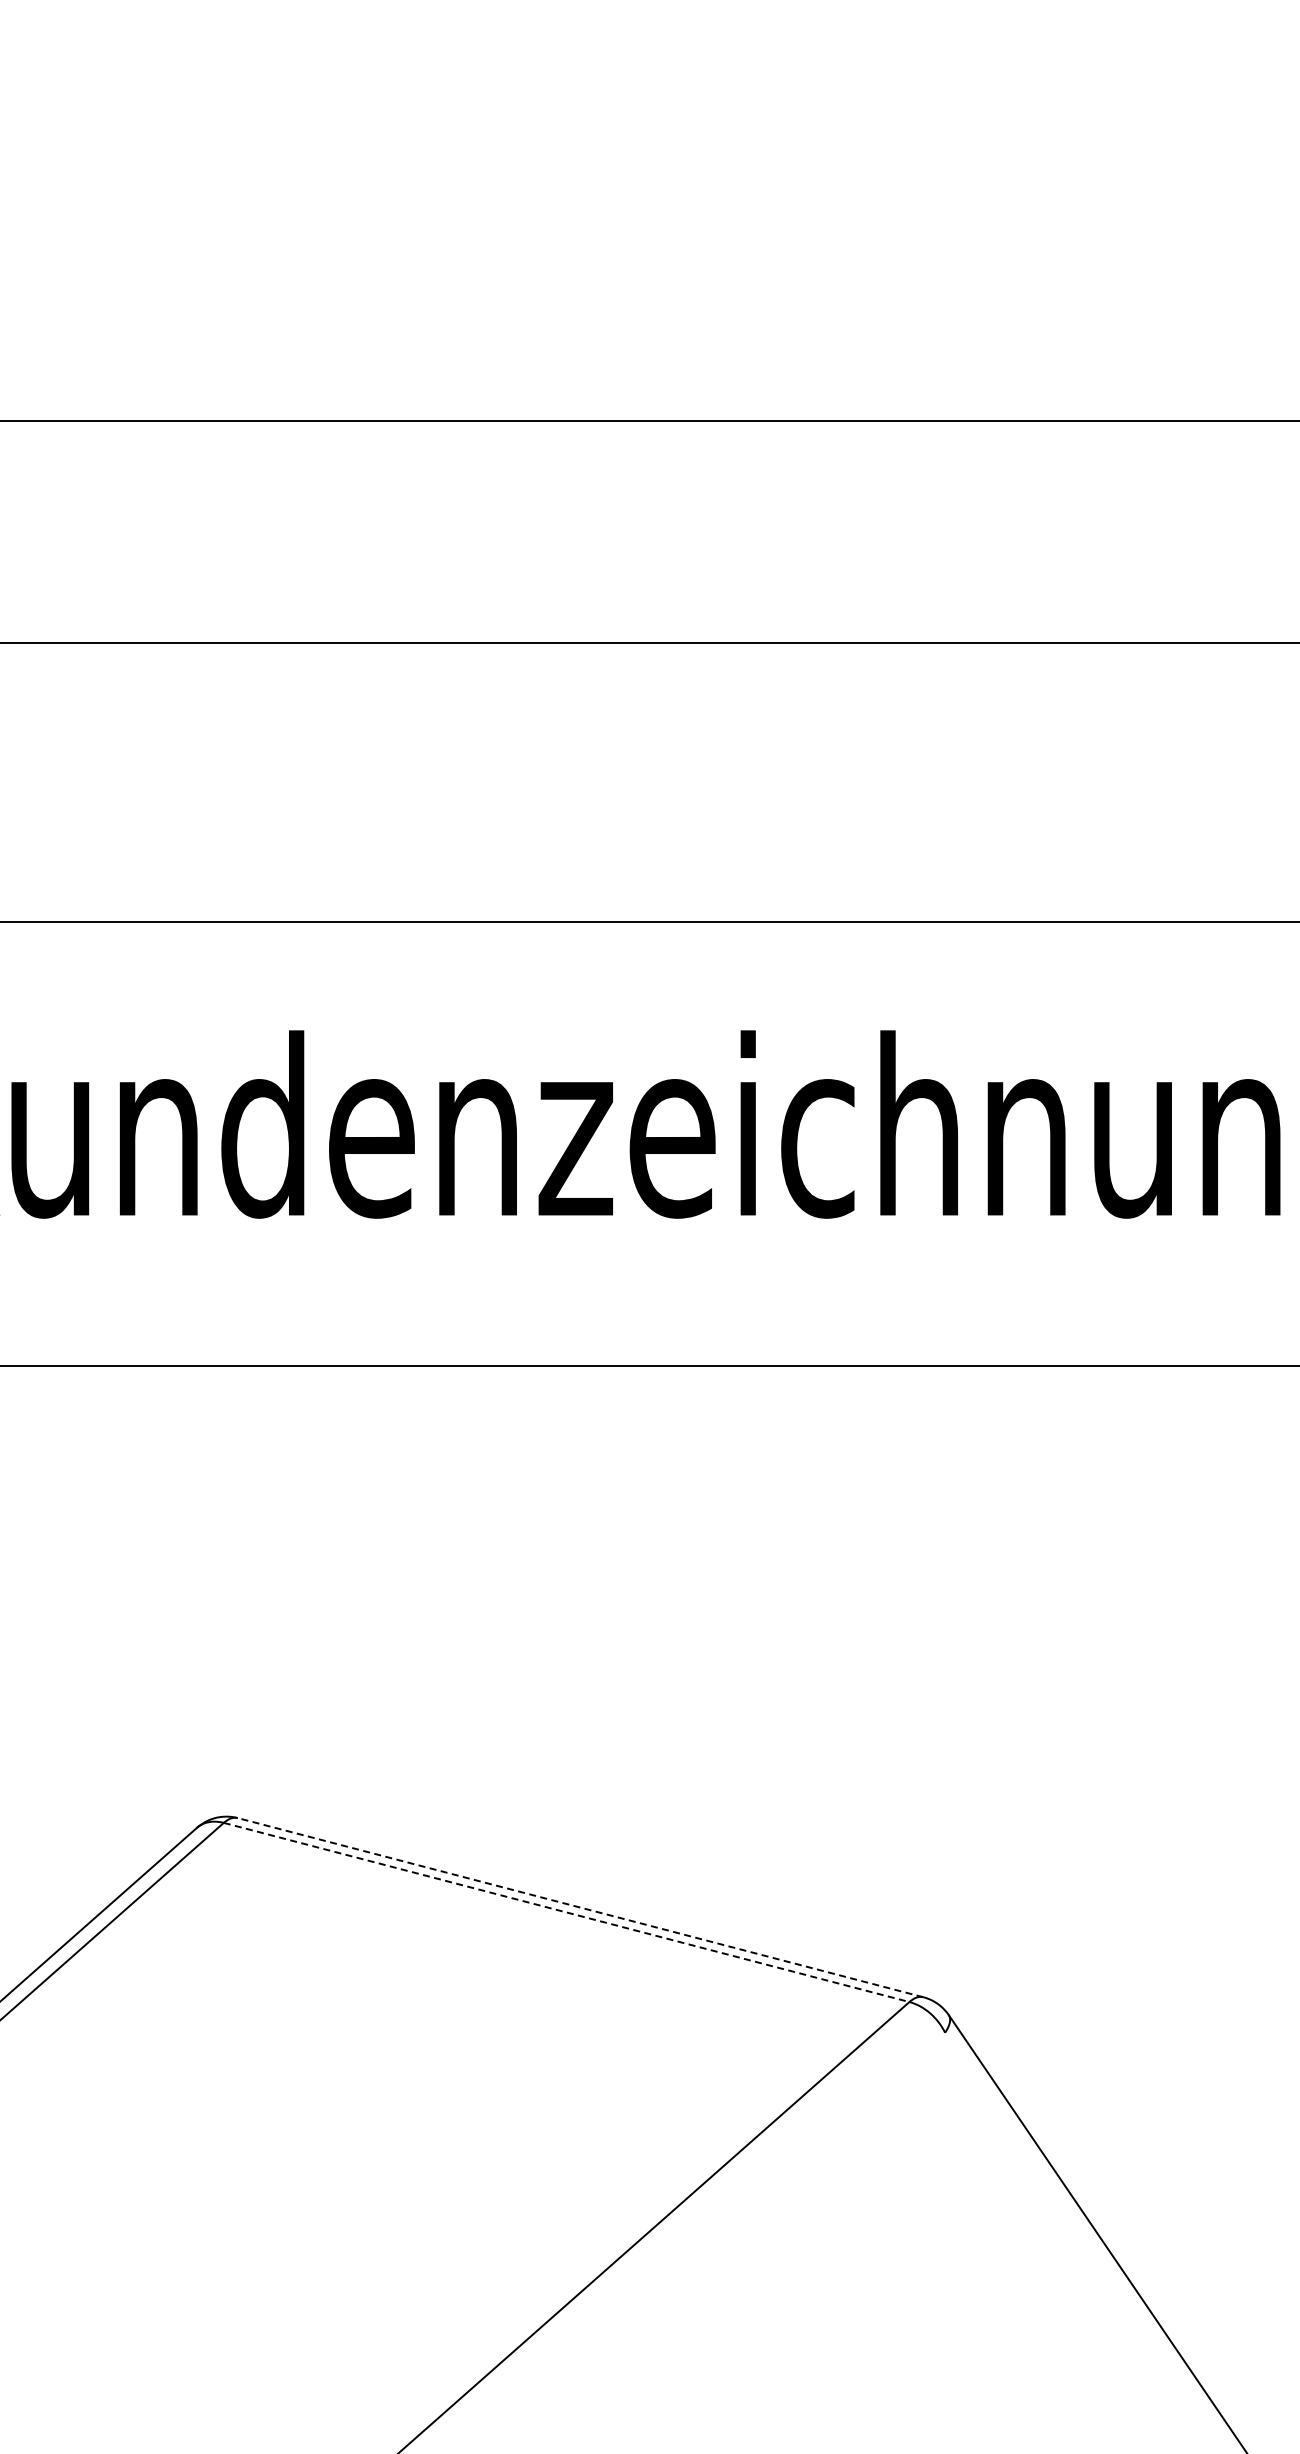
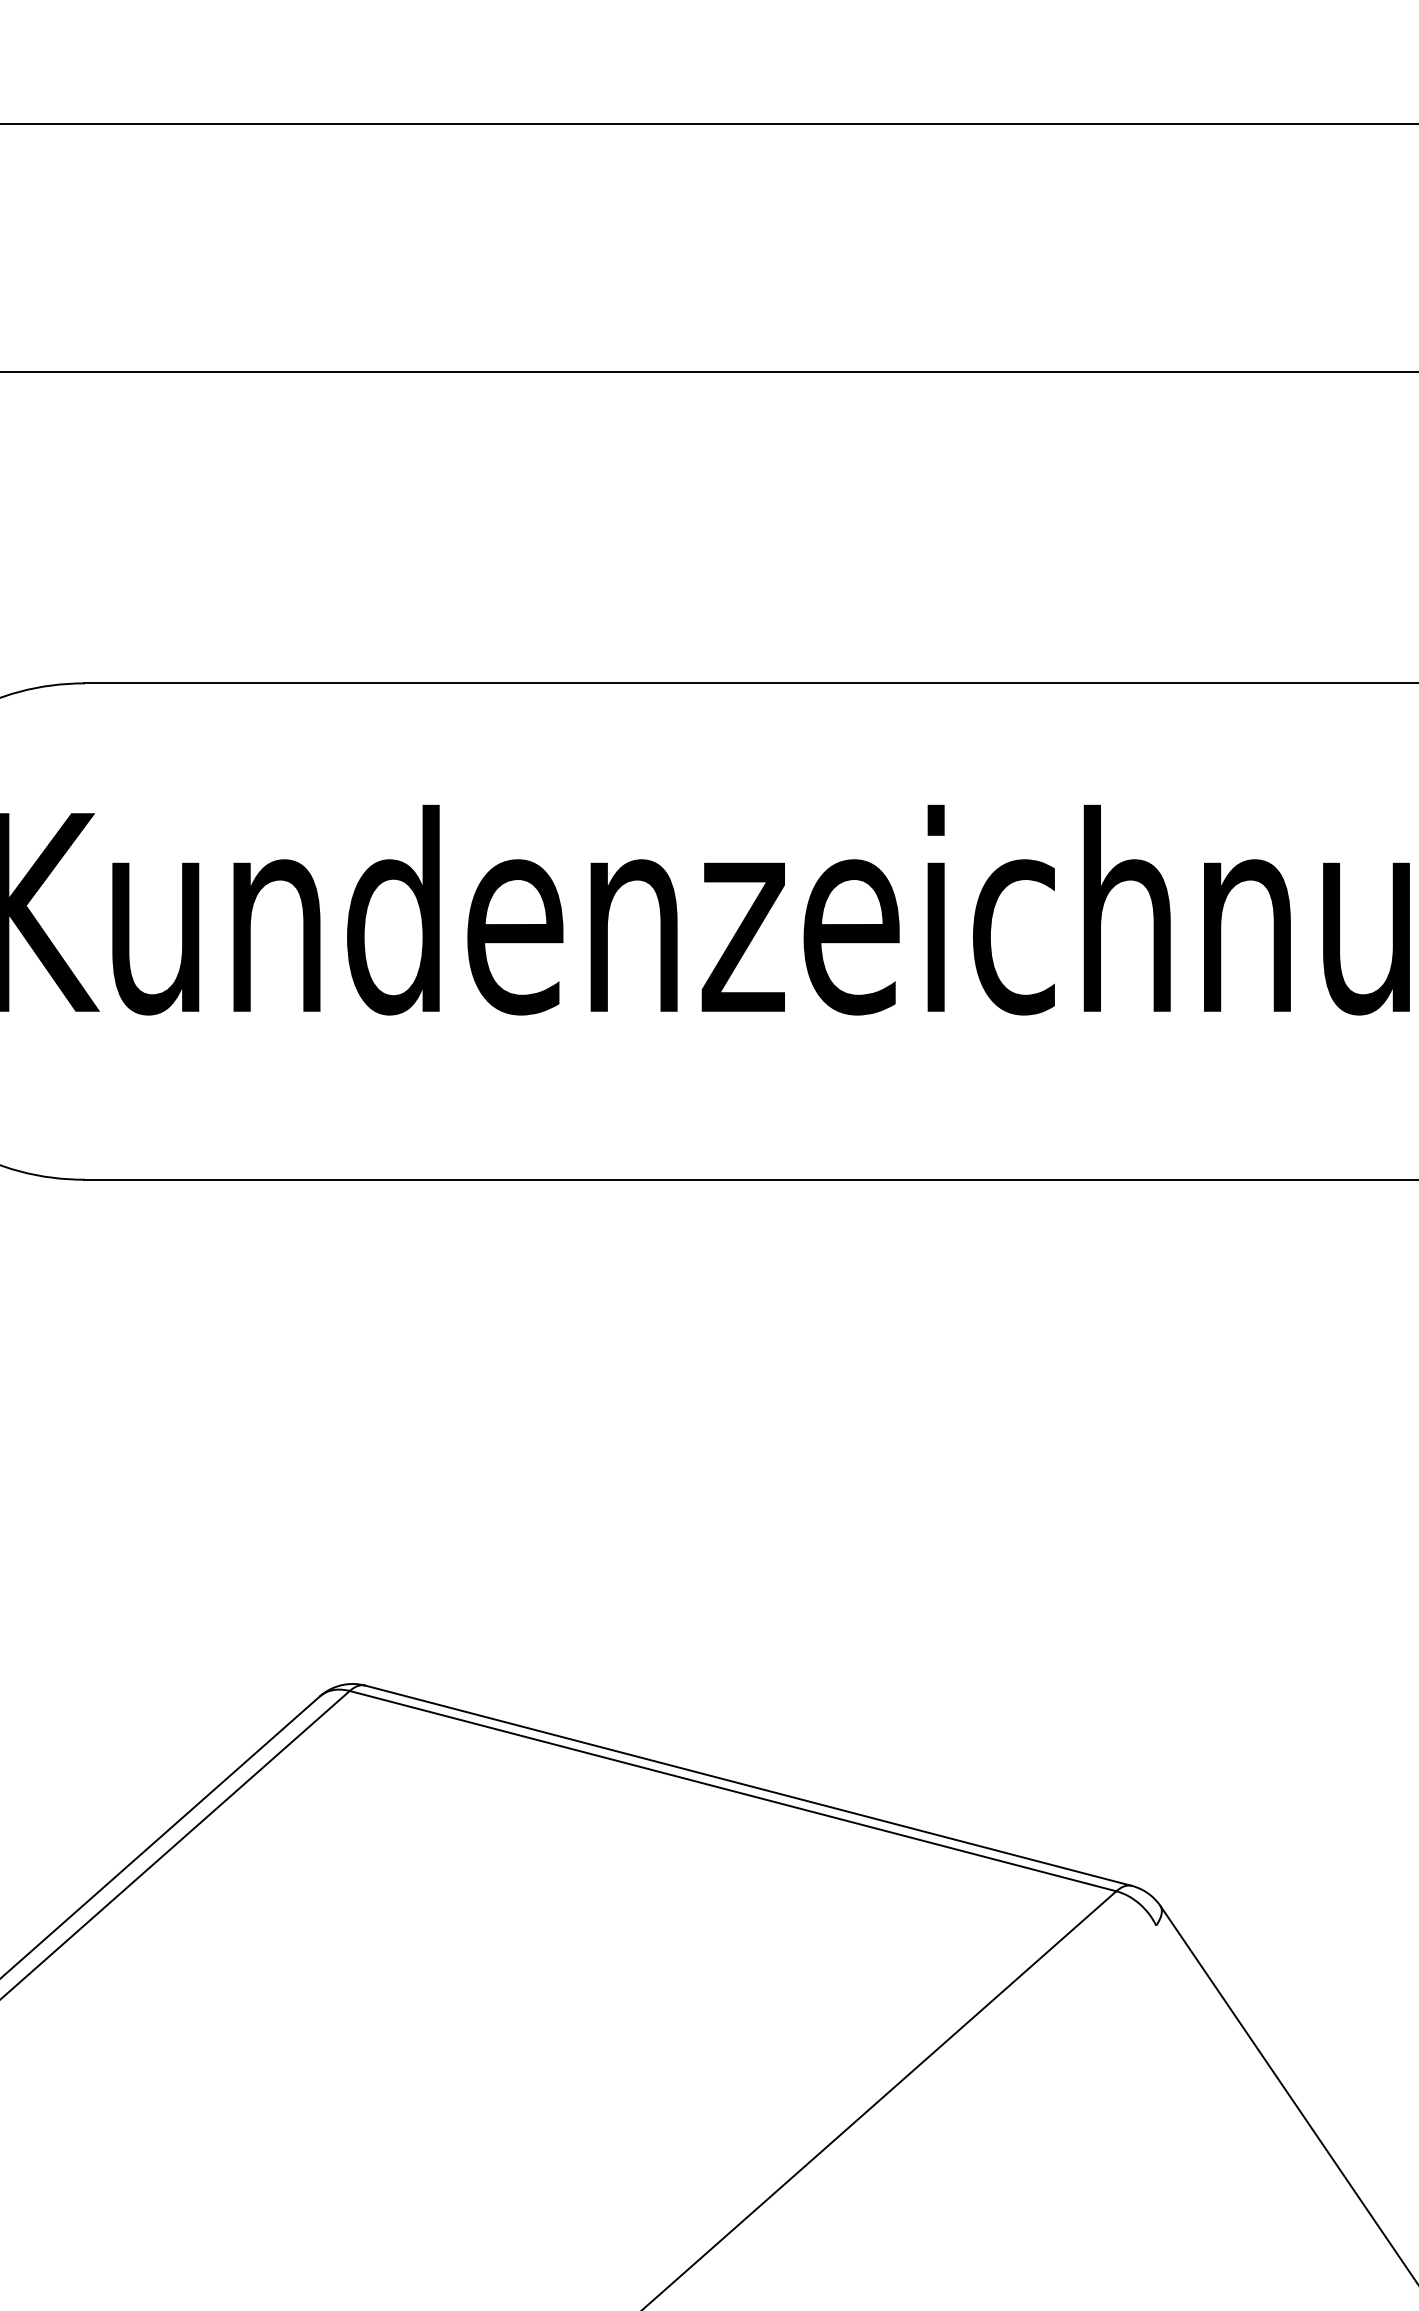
line: (580, 1907) -> (748, 1785), dashed -> solid
line: (567, 1912) -> (734, 1791), dashed -> solid

